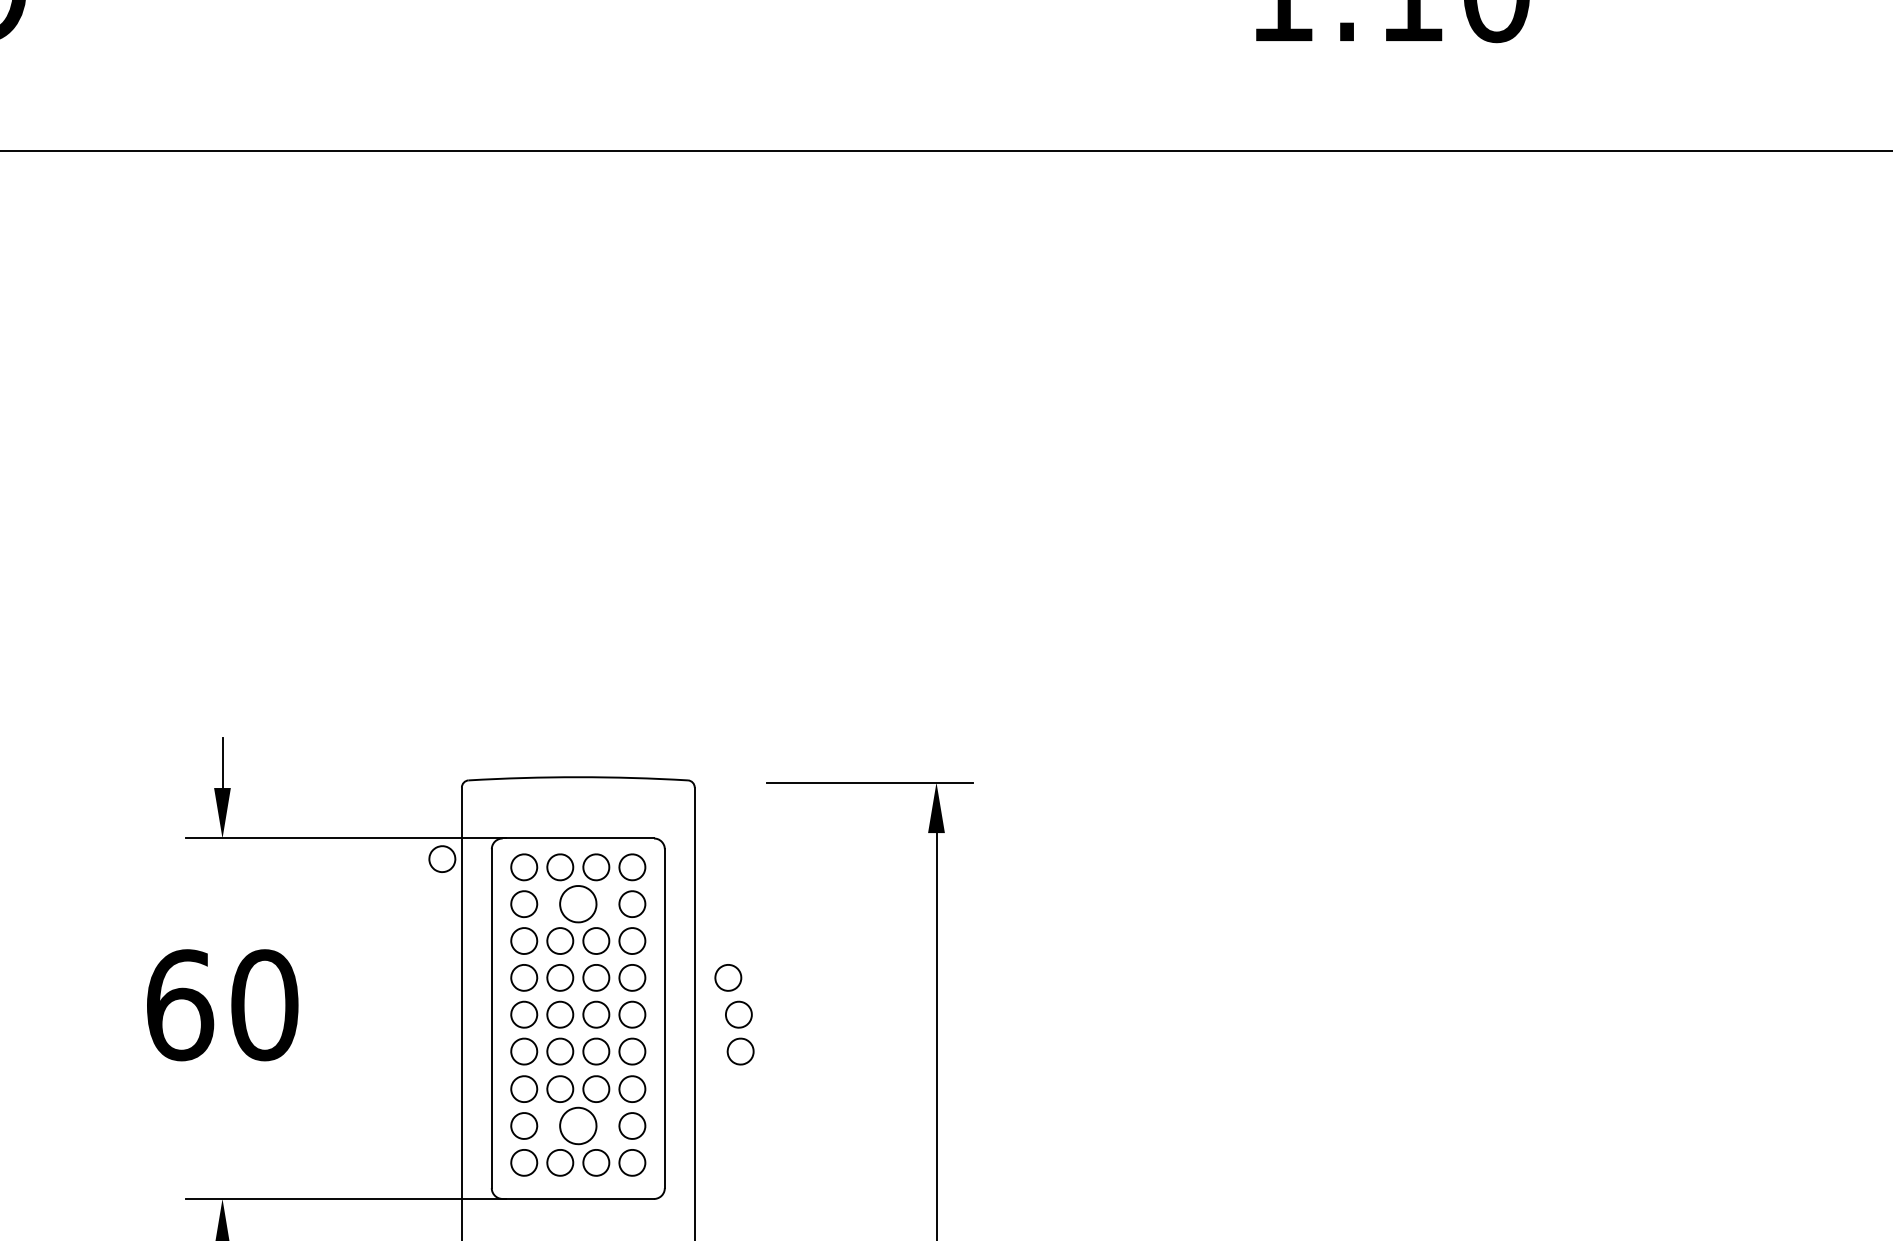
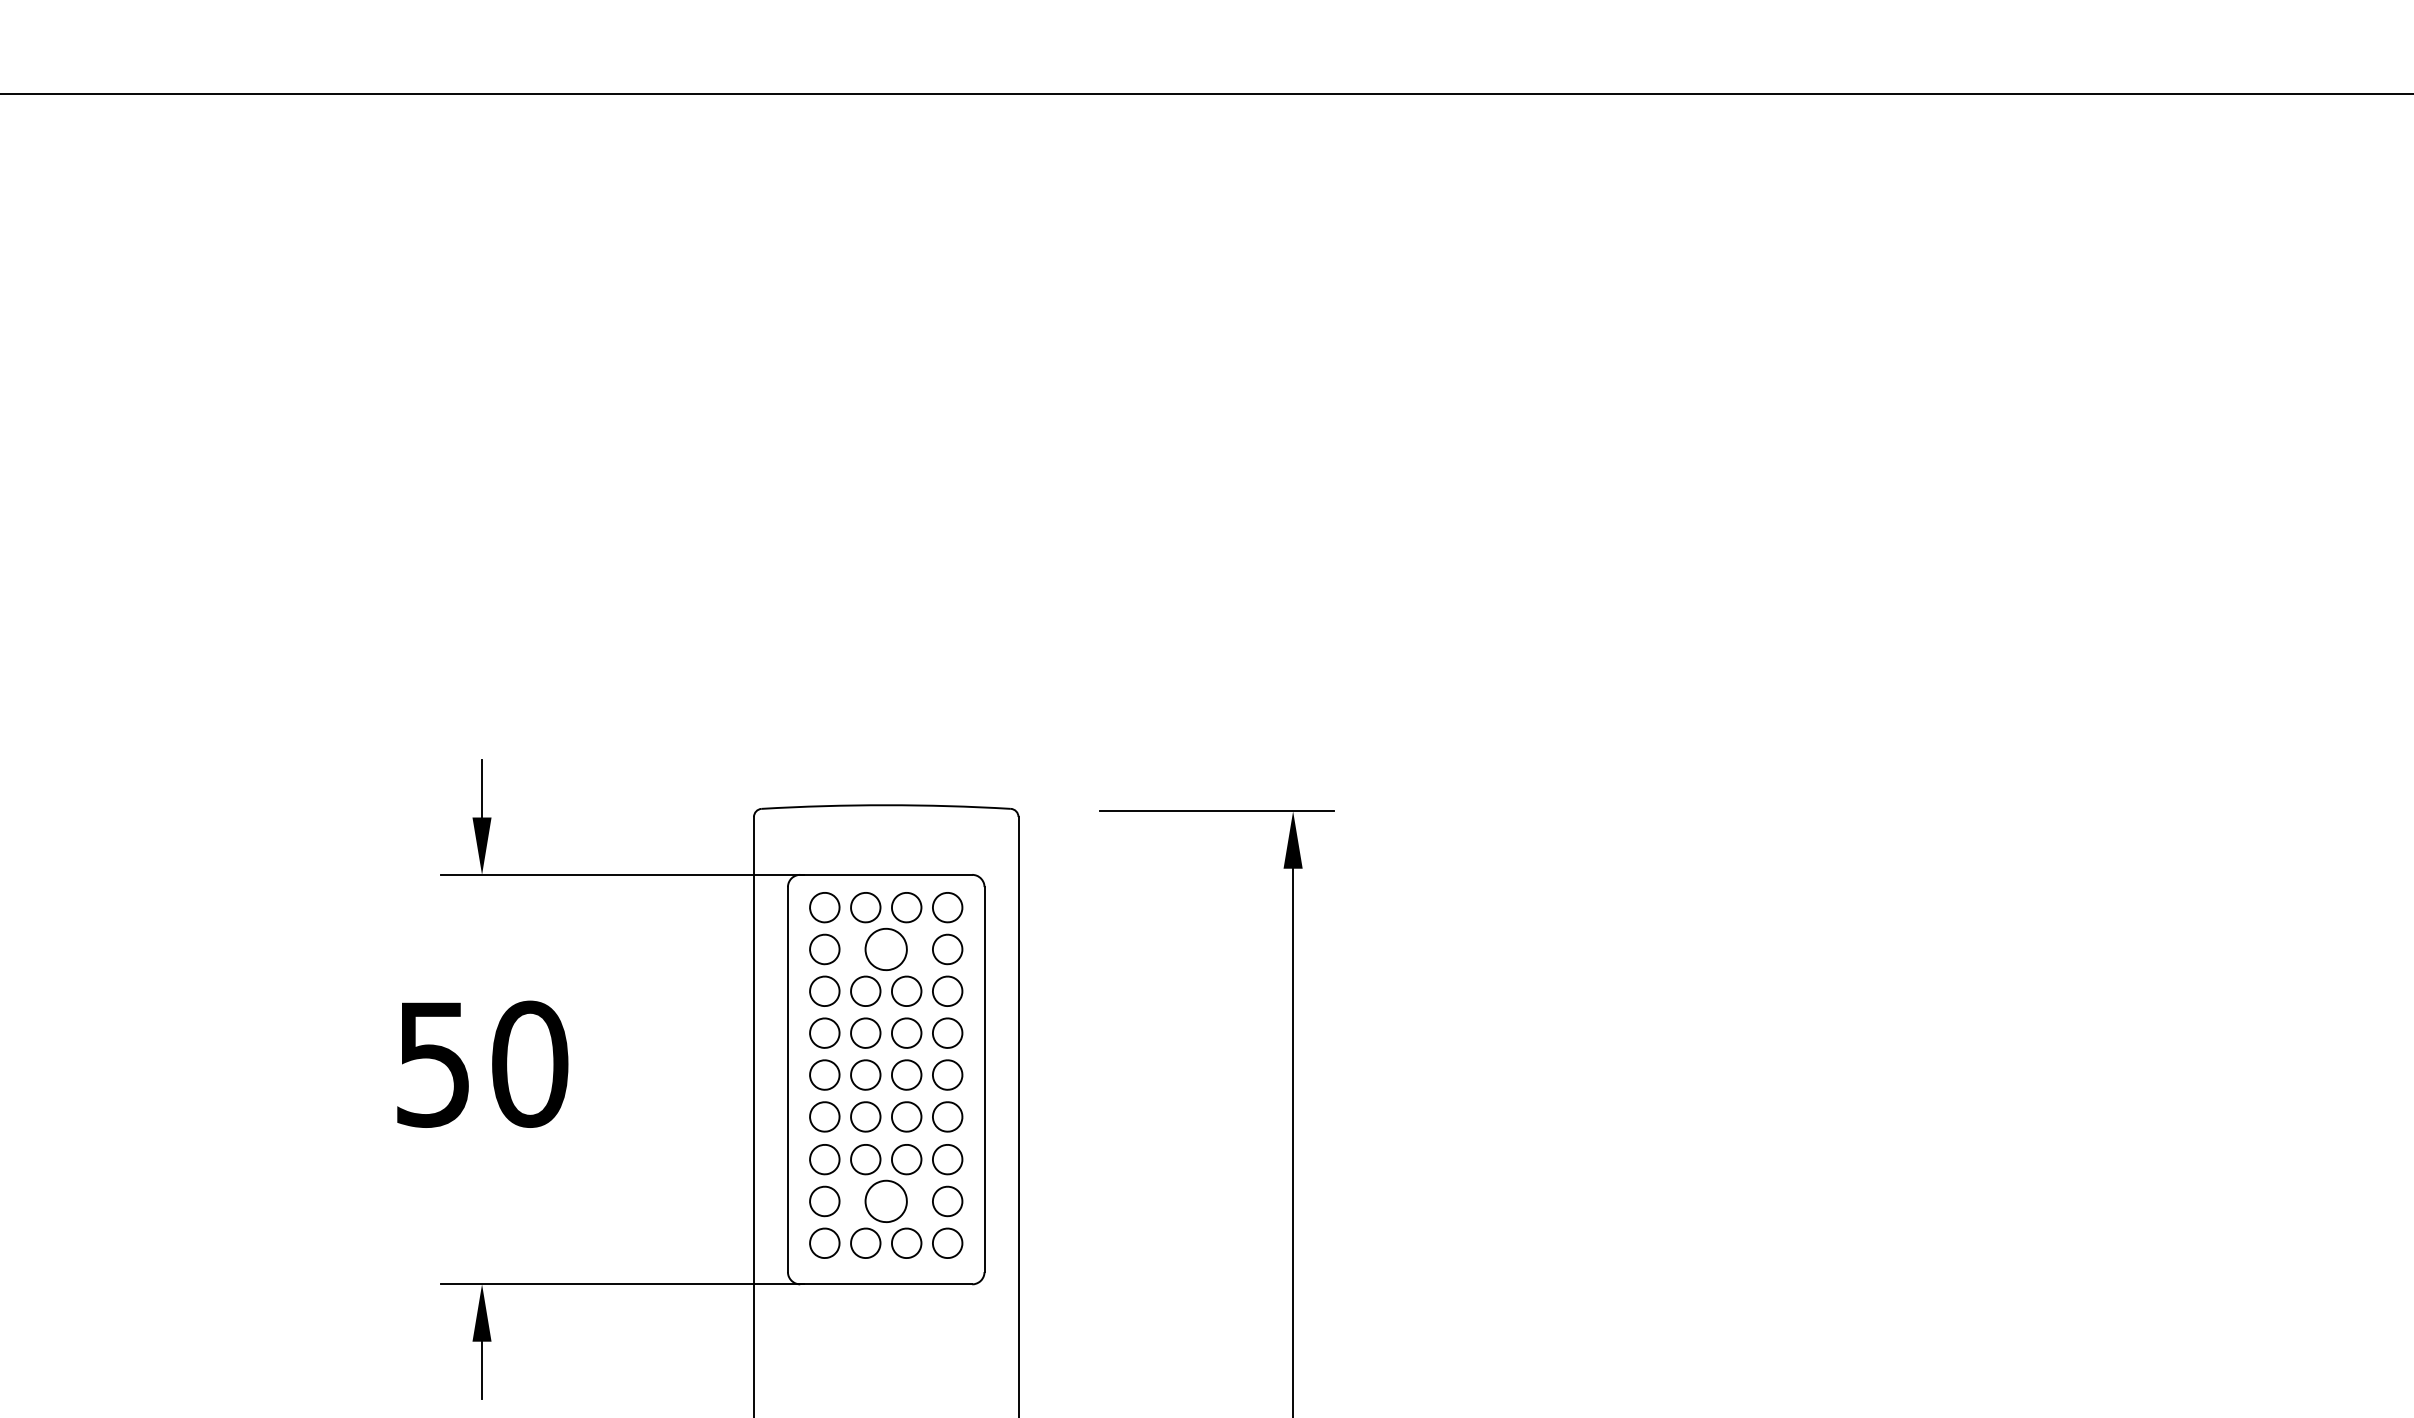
part: (442, 858) -> (731, 897), removed
part: (728, 977) -> (1056, 1032), removed
text: (180, 1004) -> (434, 1063), 60 -> 50
part: (738, 1014) -> (1068, 1074), removed
part: (740, 1051) -> (1070, 1116), removed

